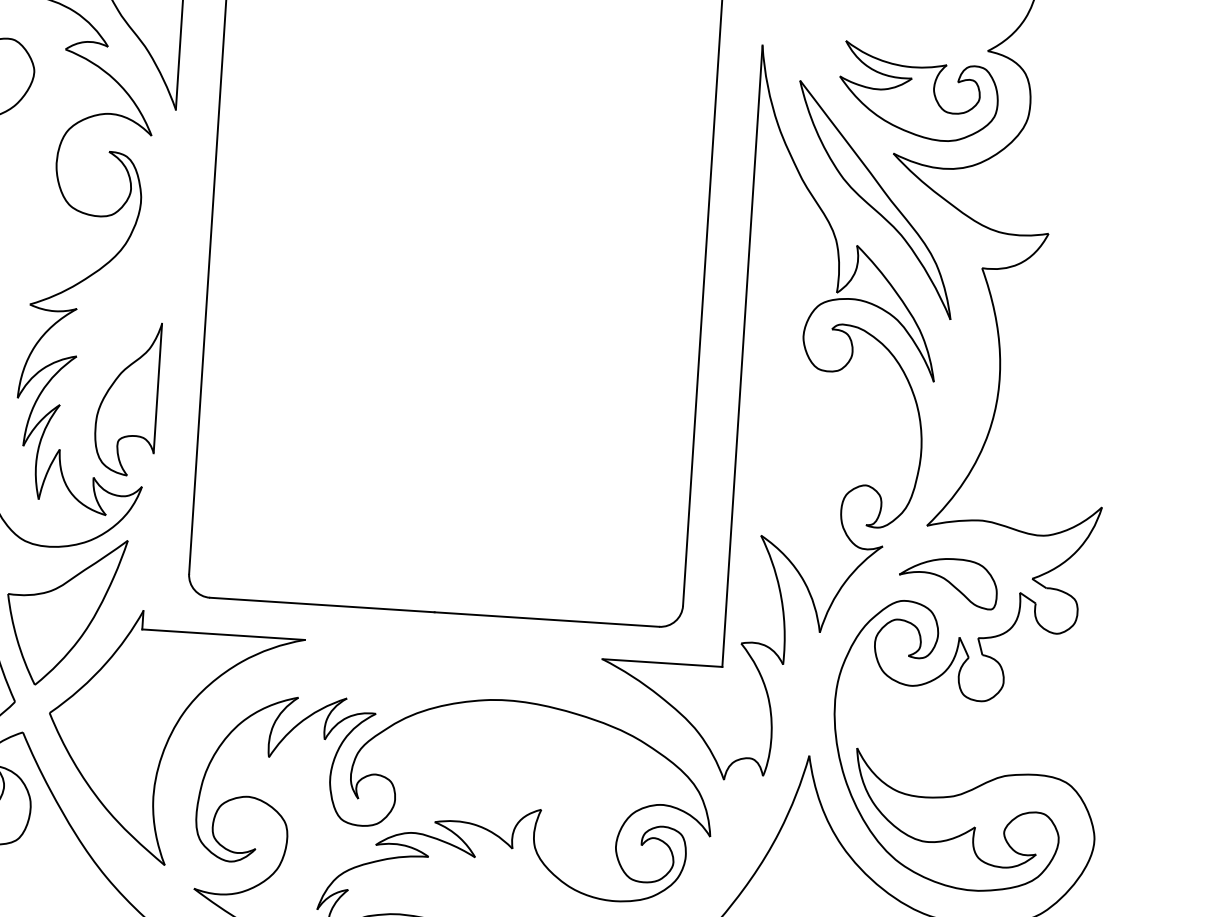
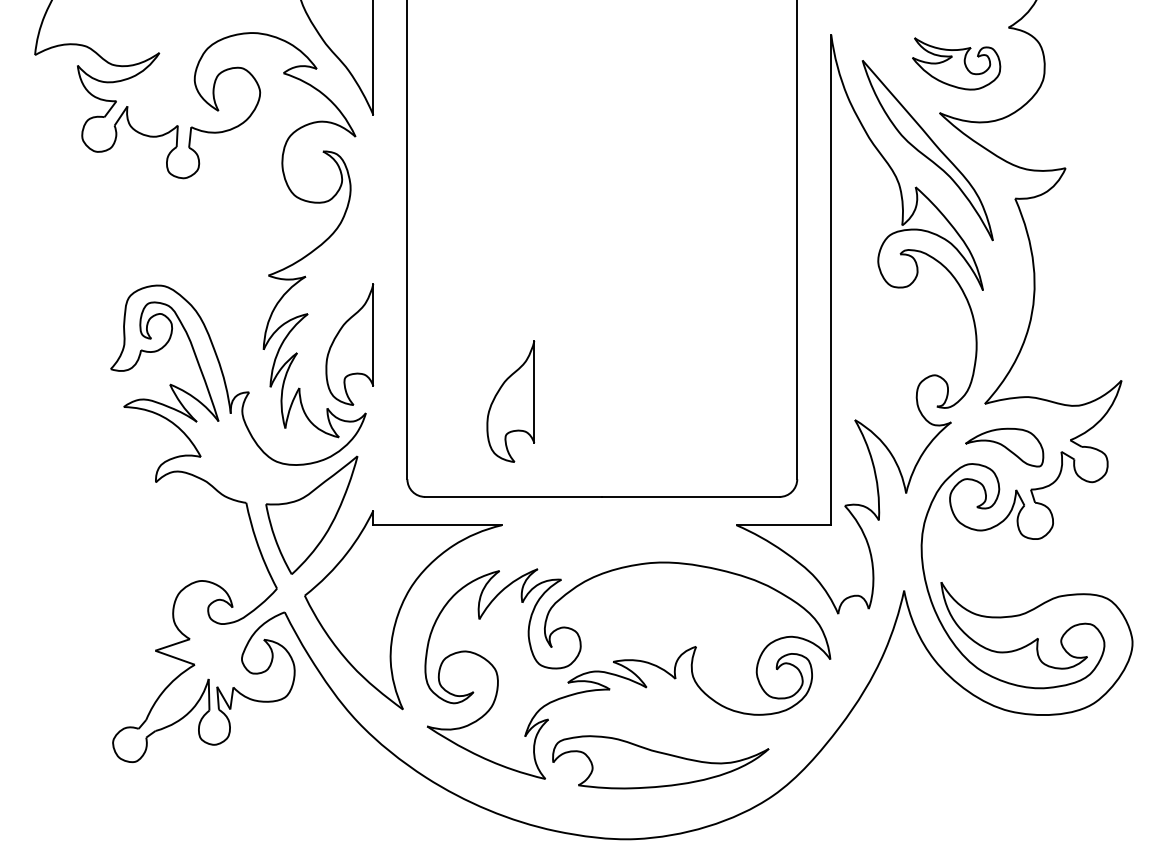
part: (918, 92) -> (956, 63), size x0.7
part: (326, 483) -> (510, 401), added

